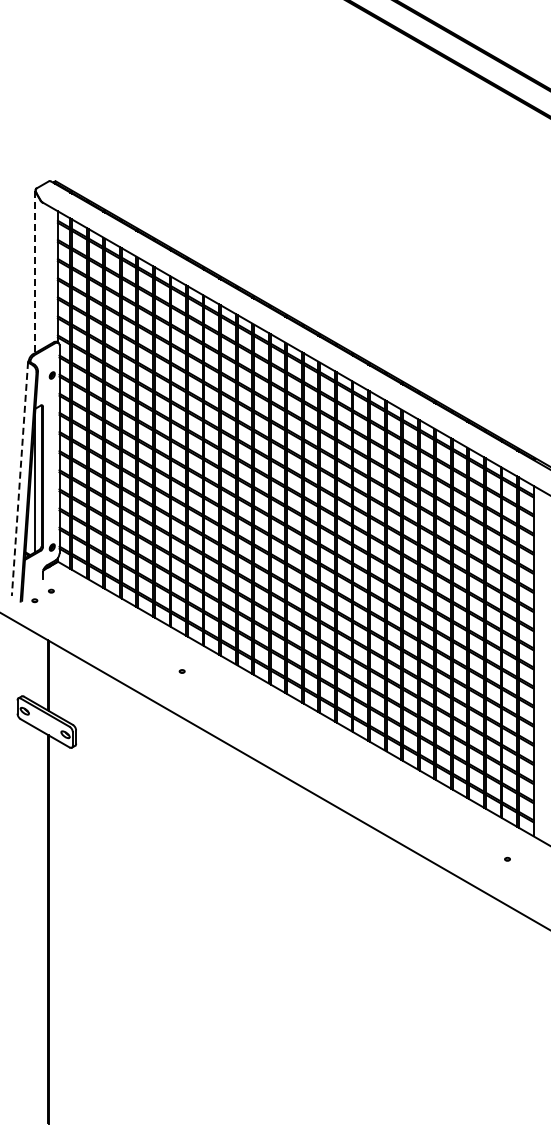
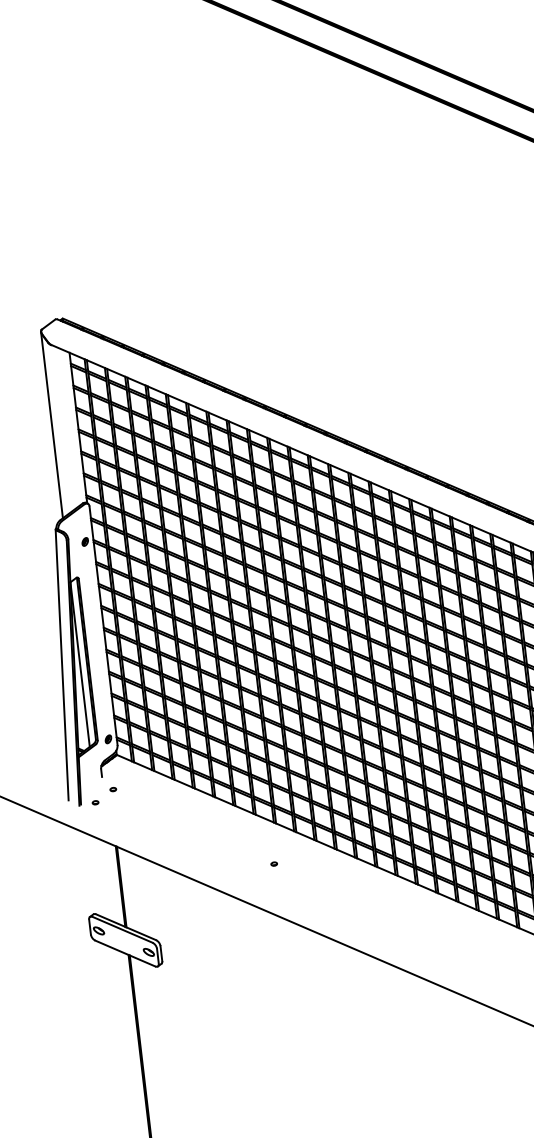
line: (35, 272) -> (52, 426), dashed -> solid
line: (19, 479) -> (61, 665), dashed -> solid

